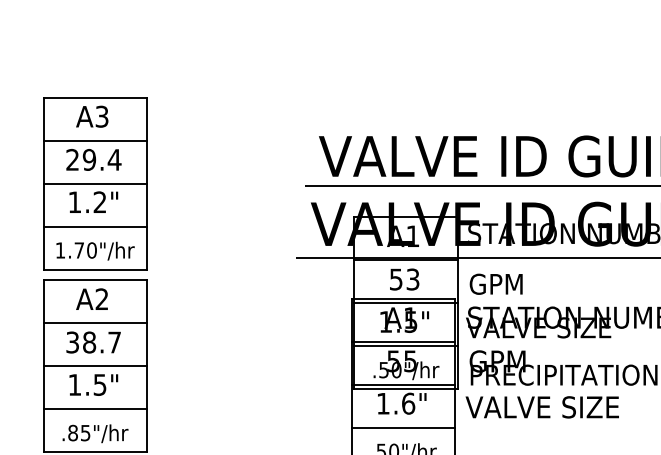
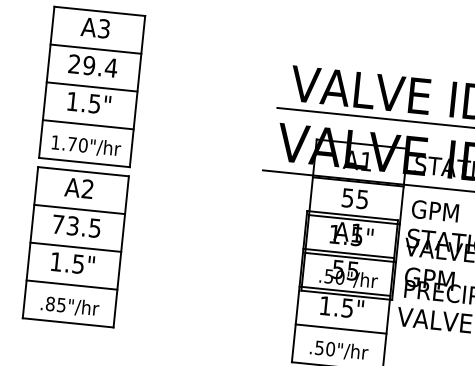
text: (99, 202) -> (94, 103), 1.2" -> 1.5"
text: (413, 278) -> (363, 198), 53 -> 55
text: (93, 342) -> (76, 226), 38.7 -> 73.5
text: (408, 403) -> (347, 307), 1.6" -> 1.5"

